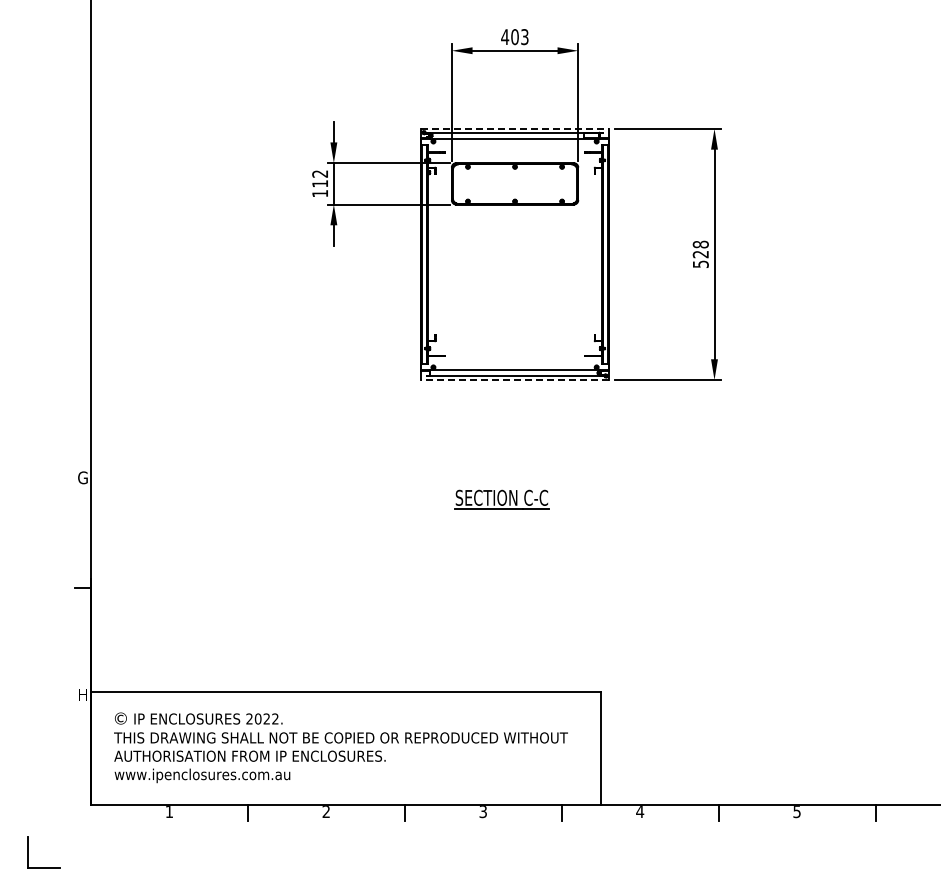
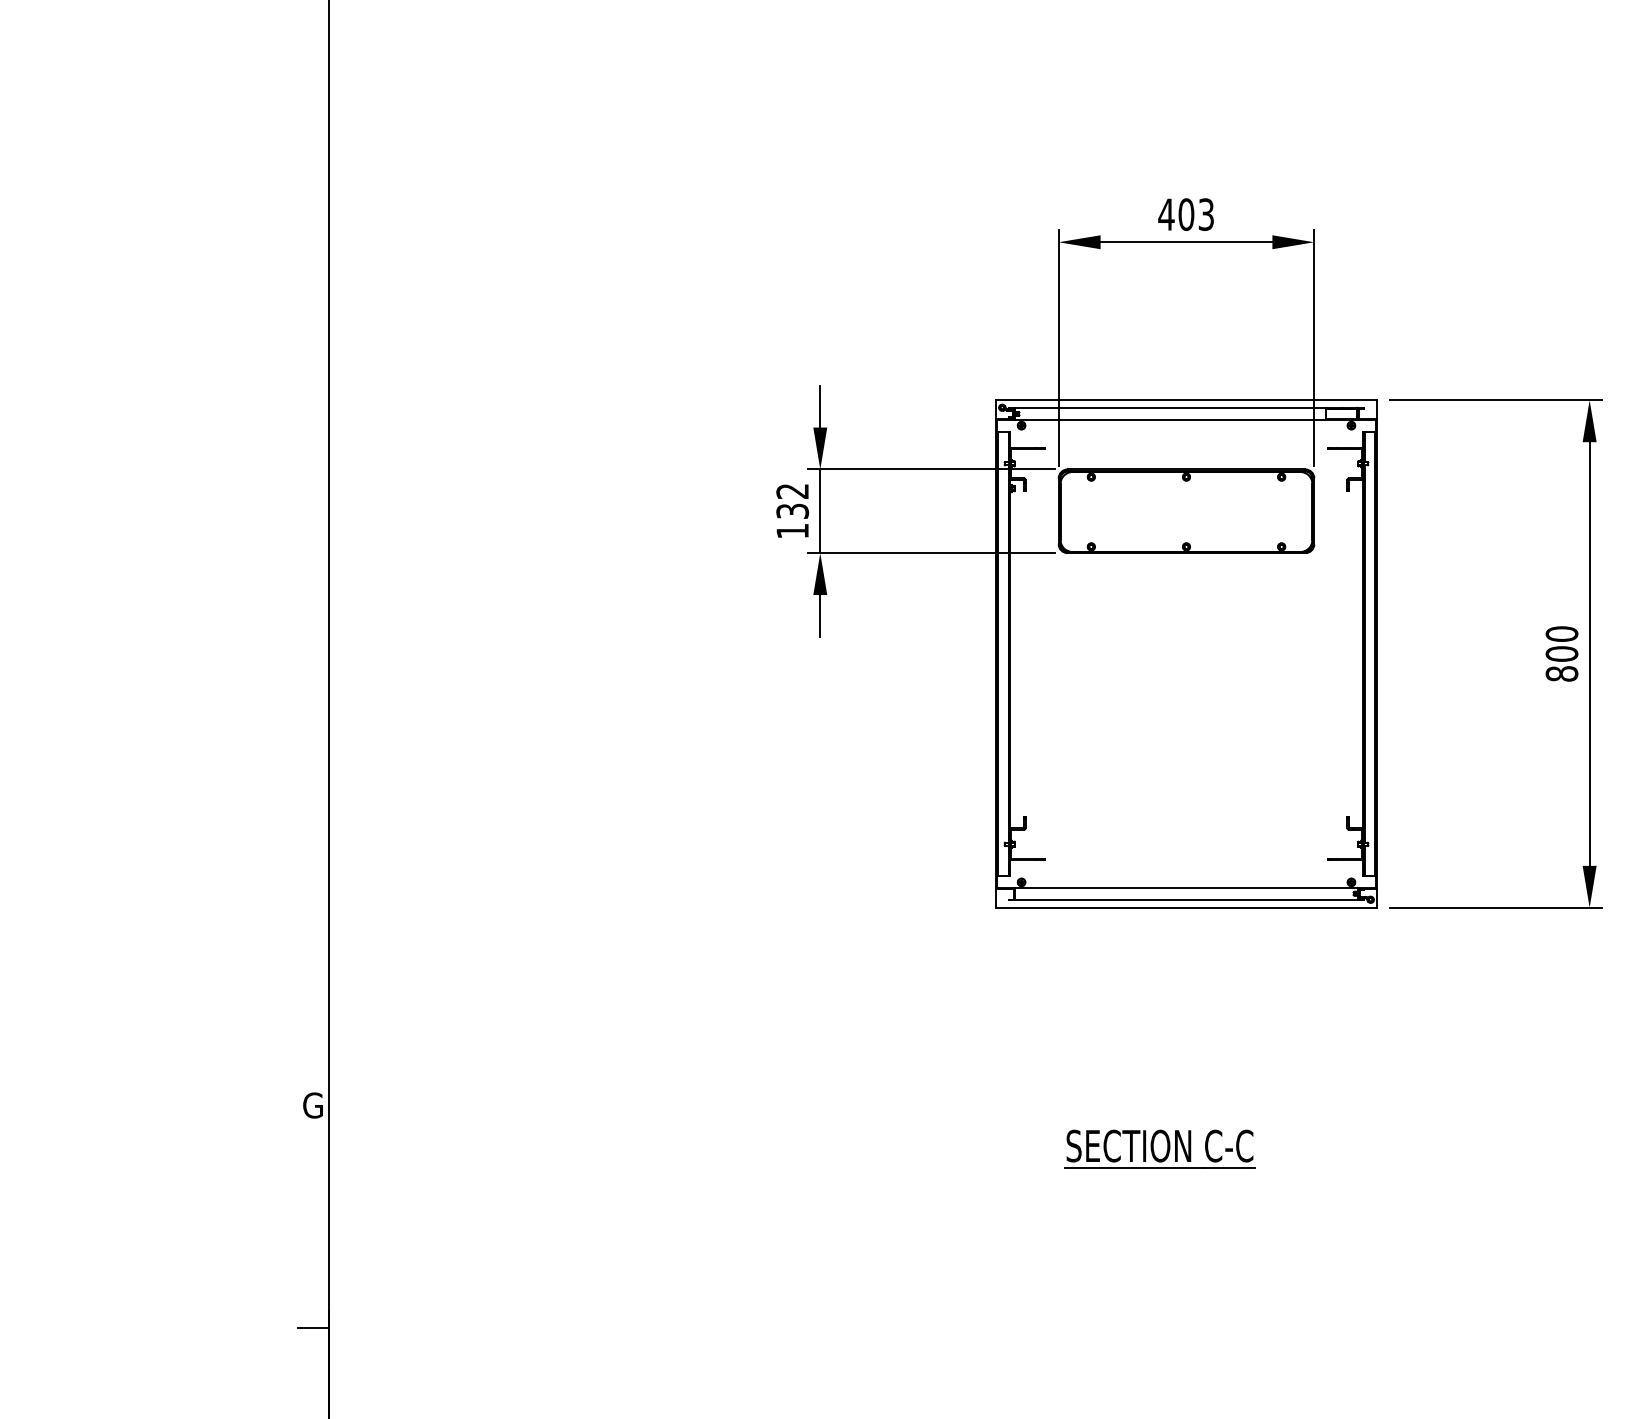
line: (515, 128) -> (1187, 399), dashed -> solid
text: (320, 183) -> (793, 510), 112 -> 132
text: (700, 254) -> (1561, 654), 528 -> 800
line: (514, 380) -> (1185, 908), dashed -> solid

